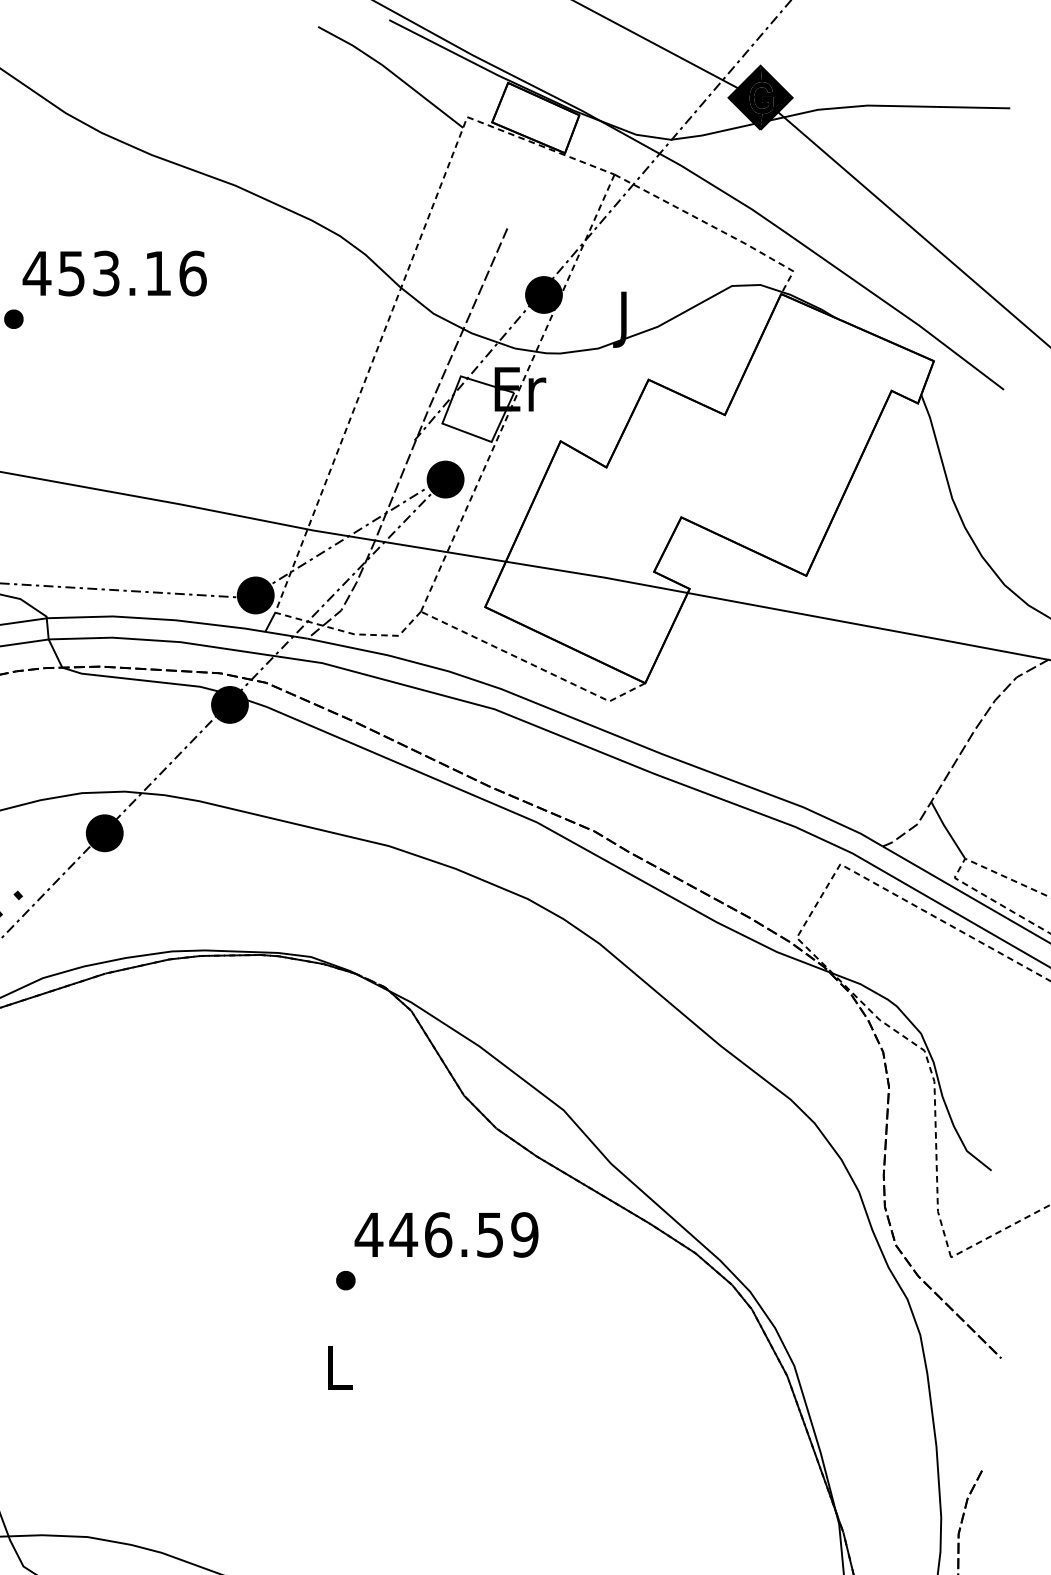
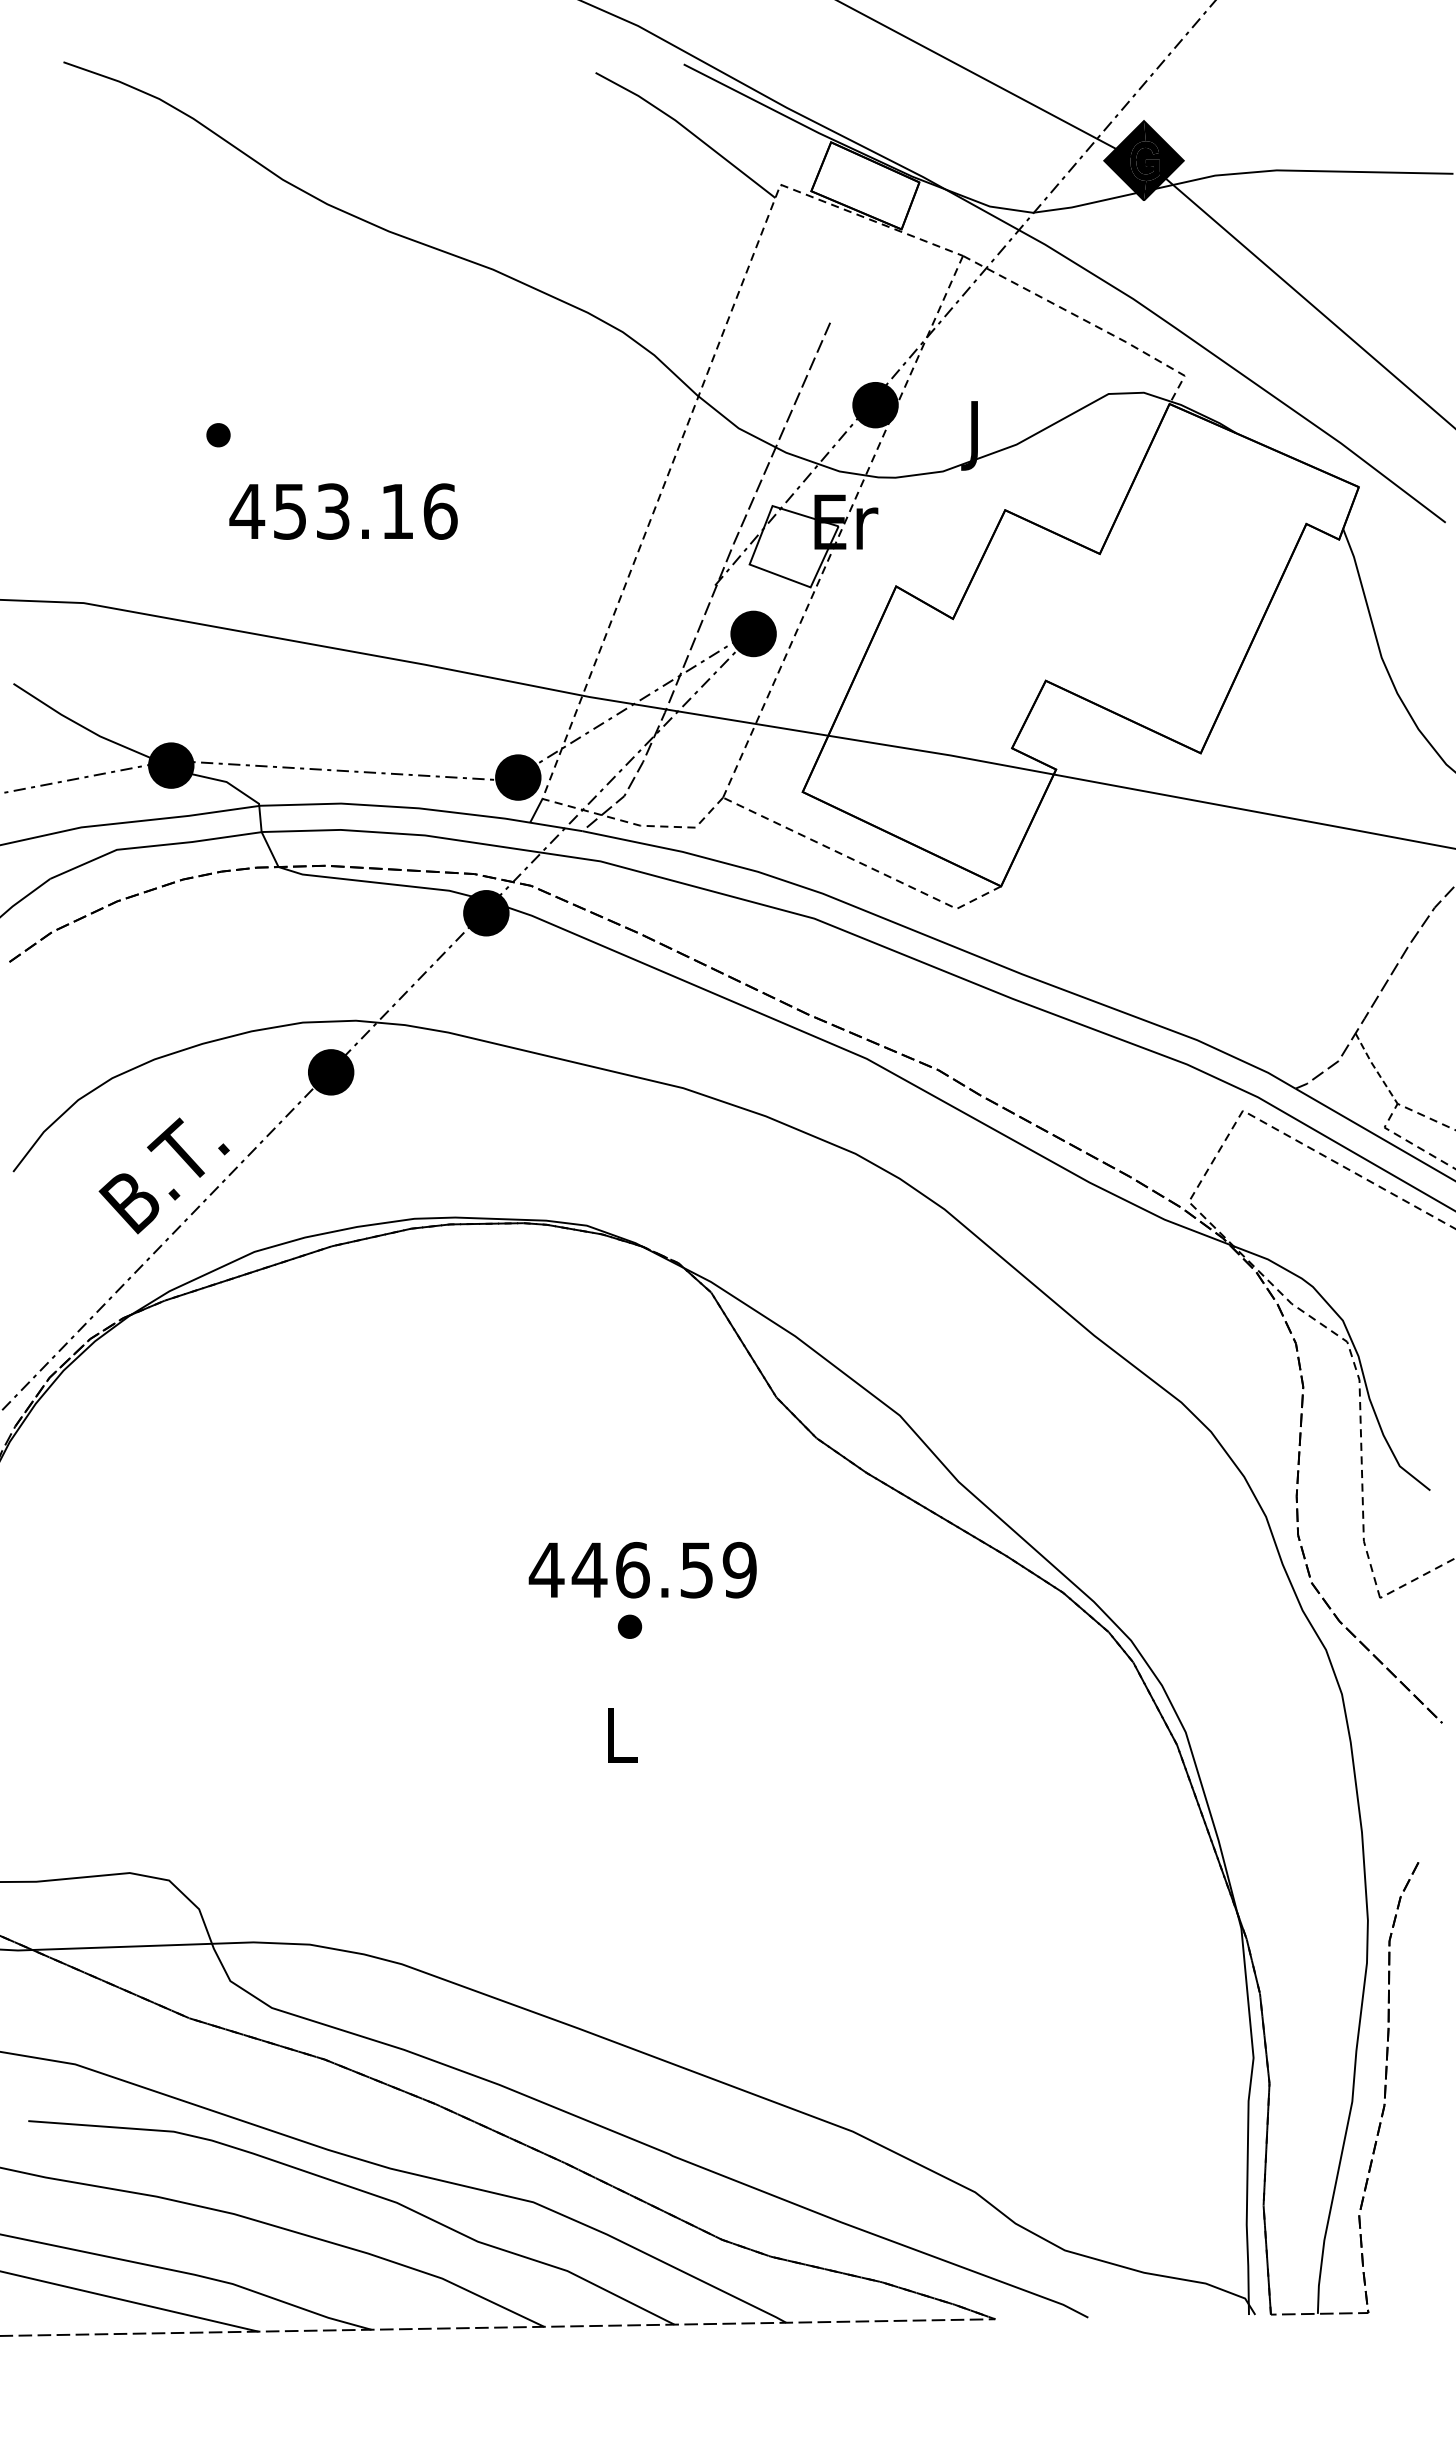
text: (114, 273) -> (343, 511), moved
line: (947, 830) -> (1375, 1068), solid -> dashed
text: (446, 1235) -> (642, 1570), moved

